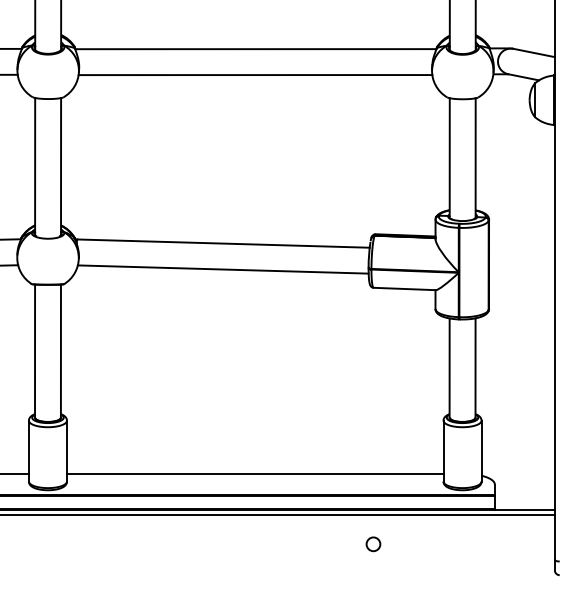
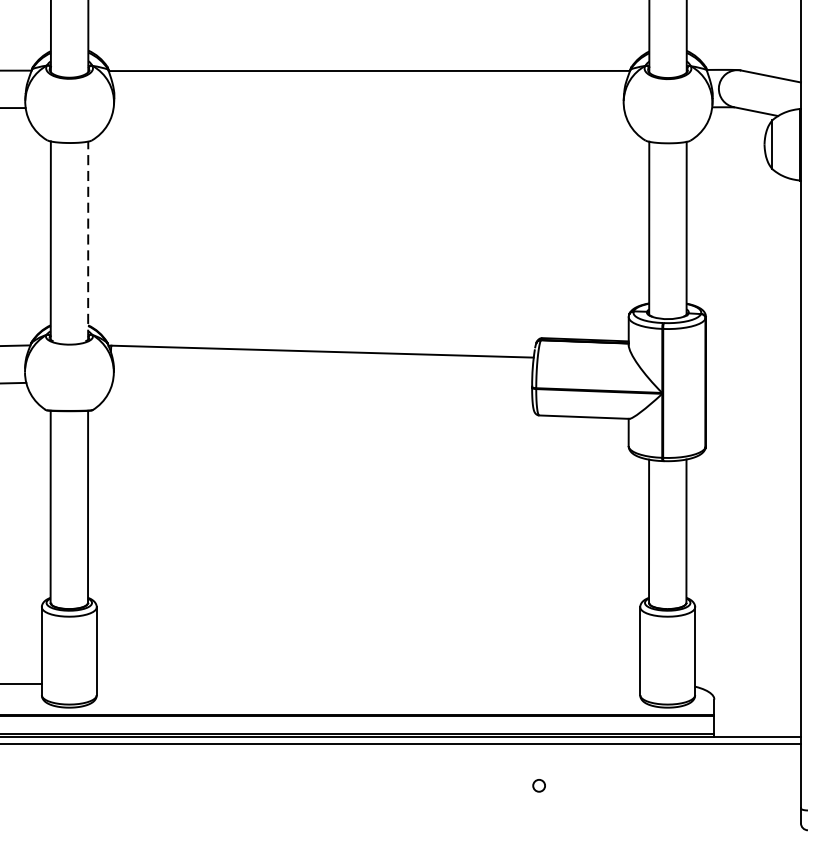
line: (255, 75) -> (368, 109), removed
line: (61, 166) -> (88, 240), solid -> dashed
line: (222, 269) -> (321, 389), removed
line: (254, 473) -> (367, 683), removed
circle: (373, 544) -> (539, 785), size x0.6

